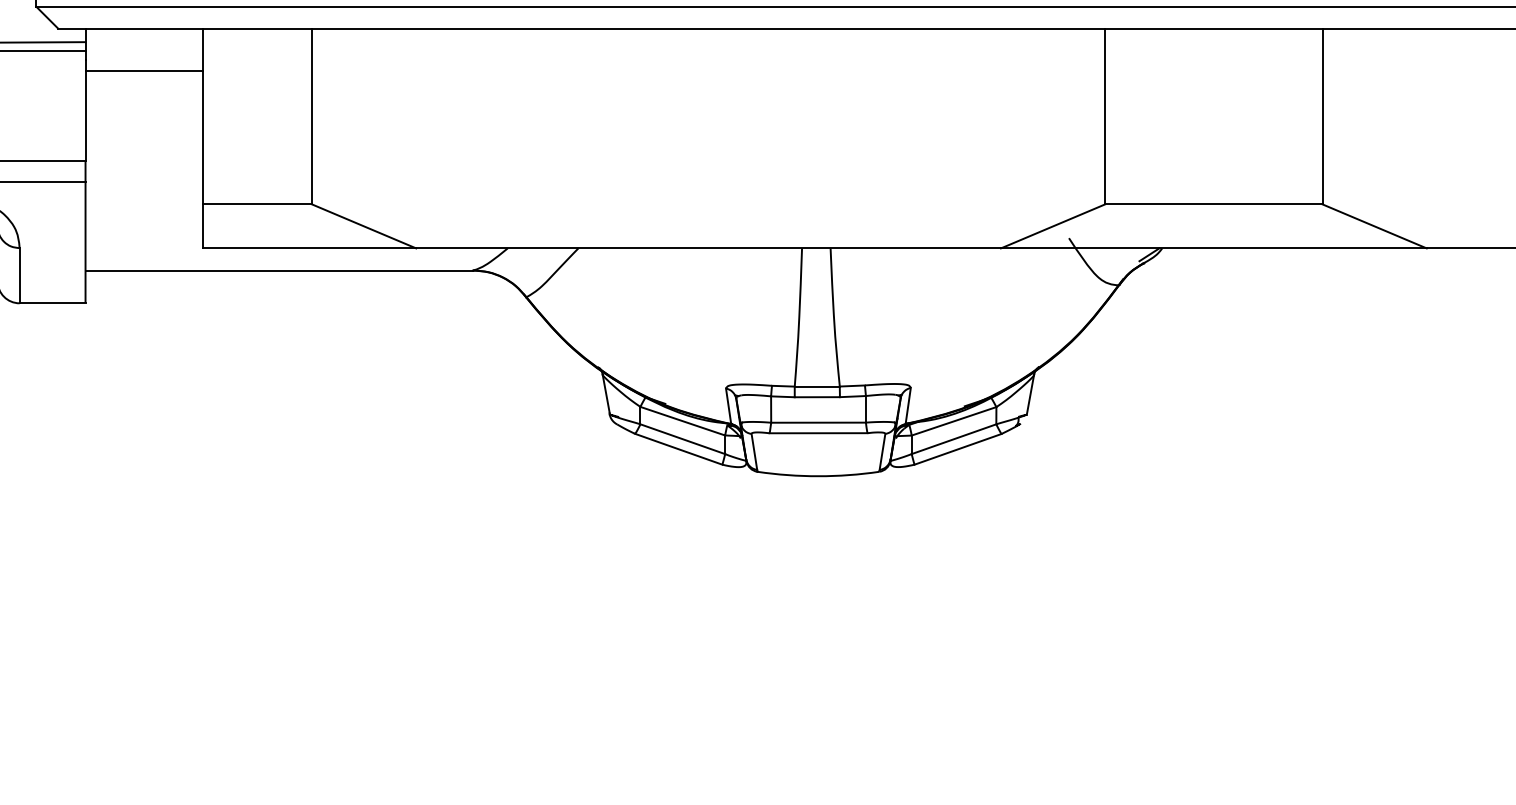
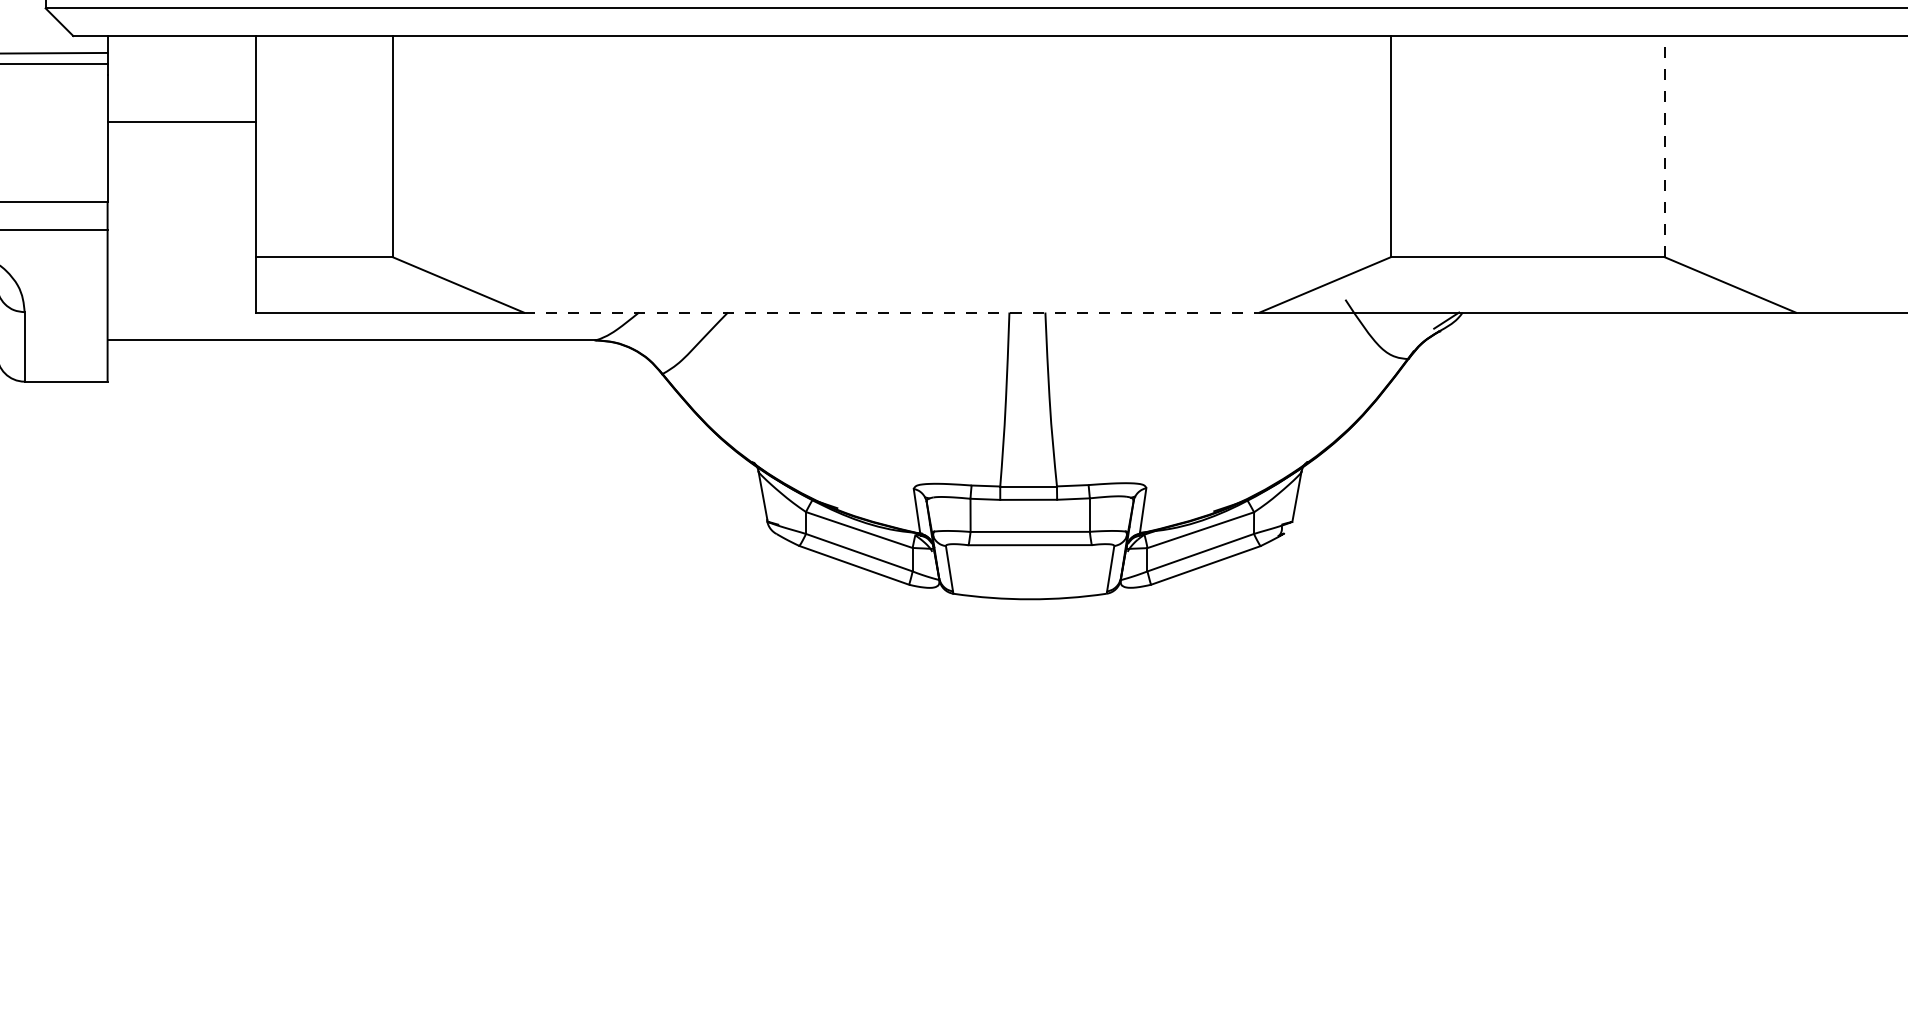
line: (144, 70) -> (181, 121), moved
line: (1322, 116) -> (1664, 146), solid -> dashed
line: (709, 248) -> (892, 312), solid -> dashed

